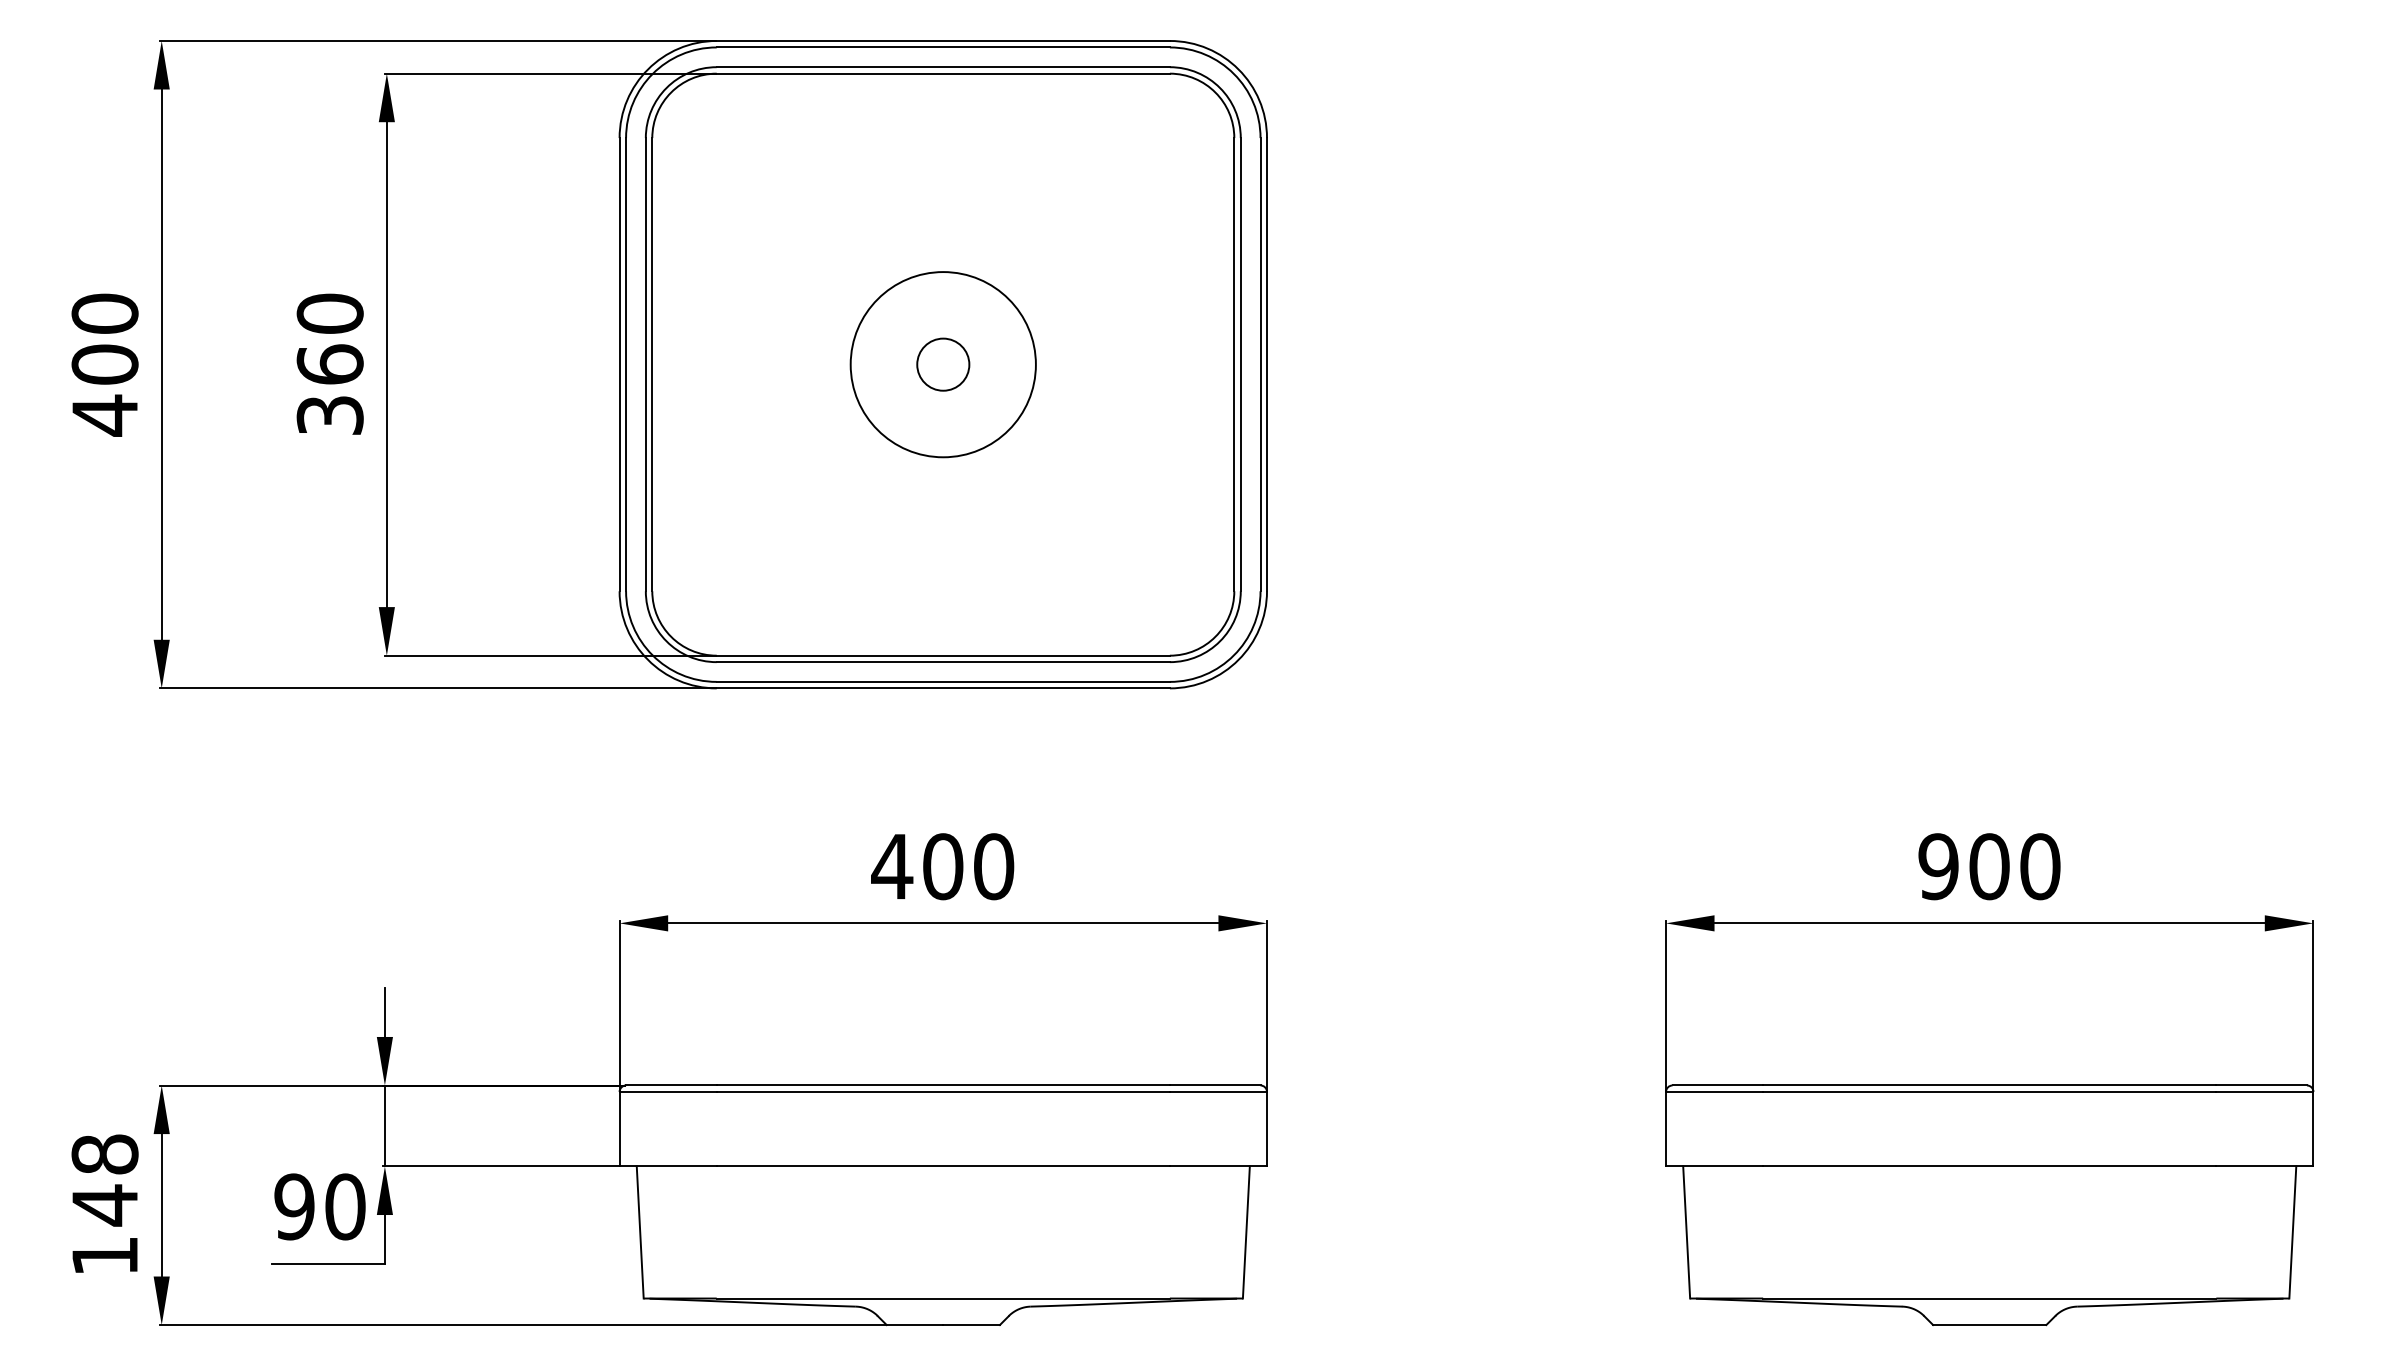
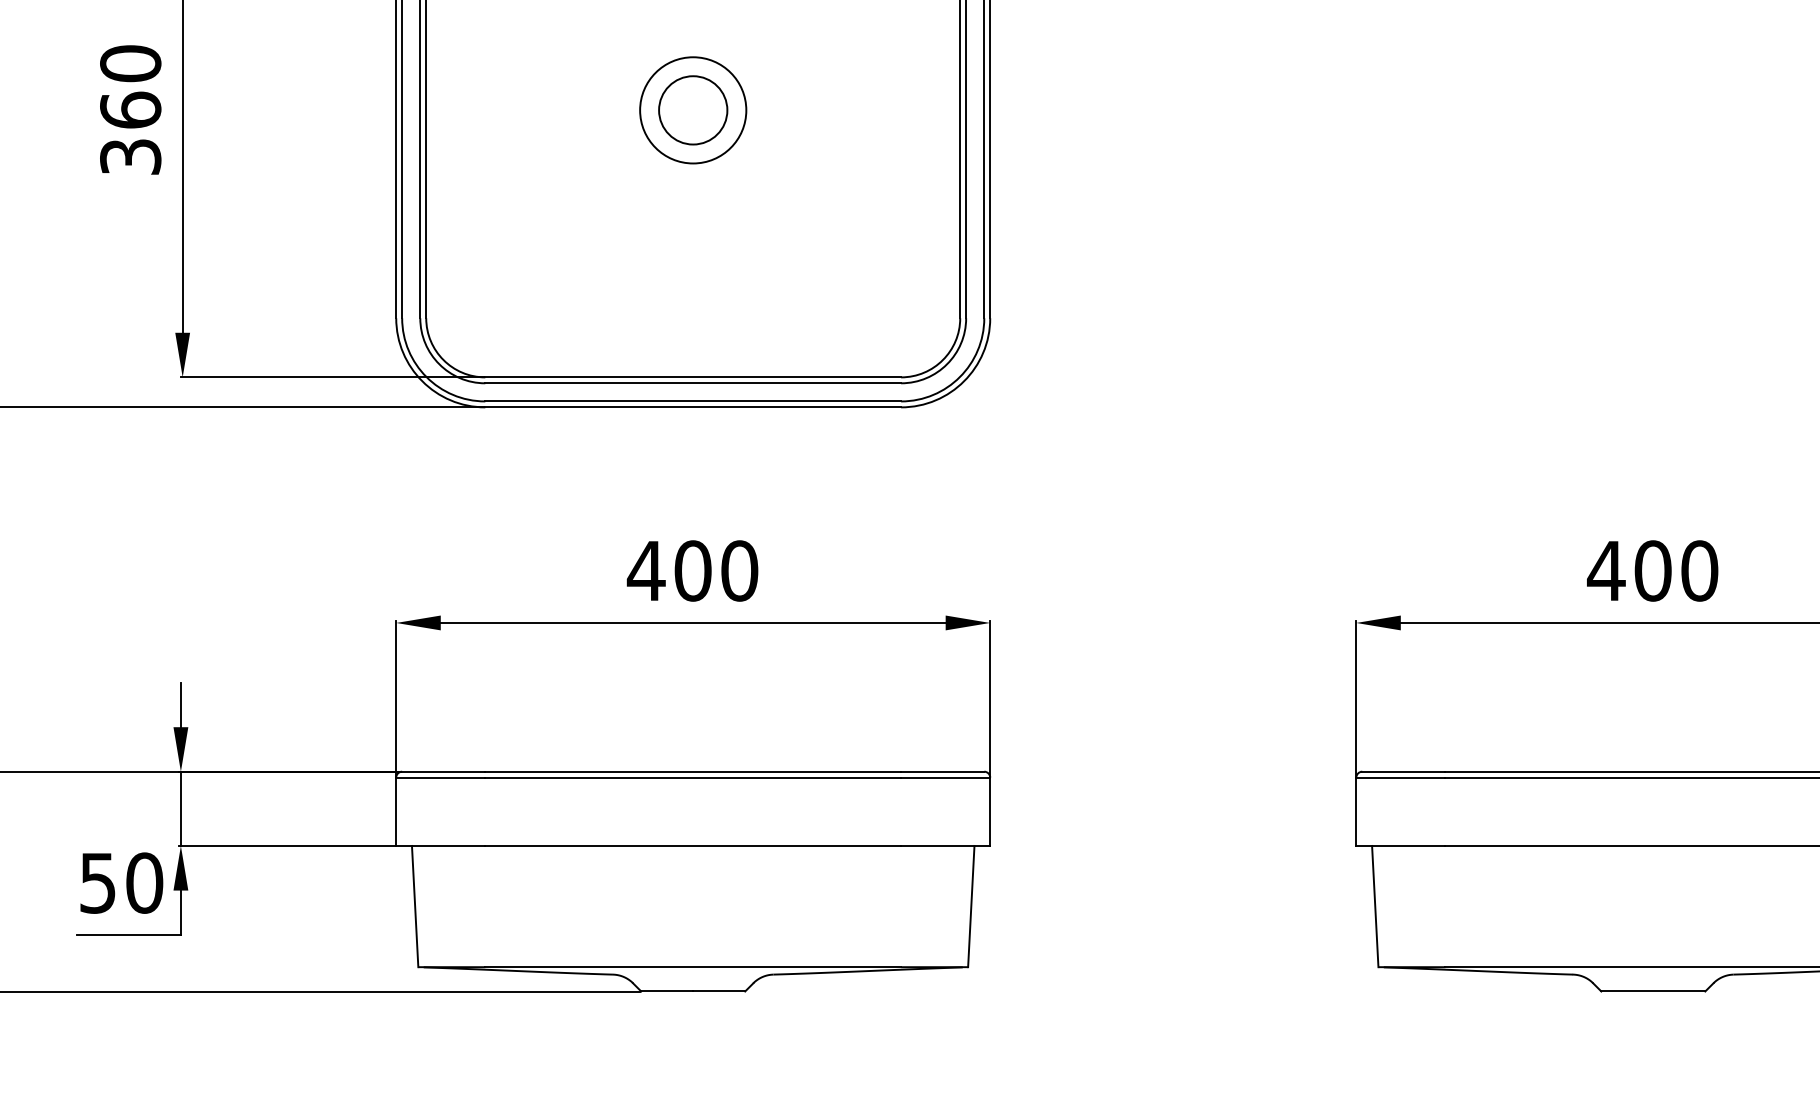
circle: (943, 364) -> (693, 110), size x0.62
circle: (943, 364) -> (693, 110), size x1.43
text: (1938, 866) -> (1606, 570), 900 -> 400
text: (294, 1206) -> (97, 882), 90 -> 50

